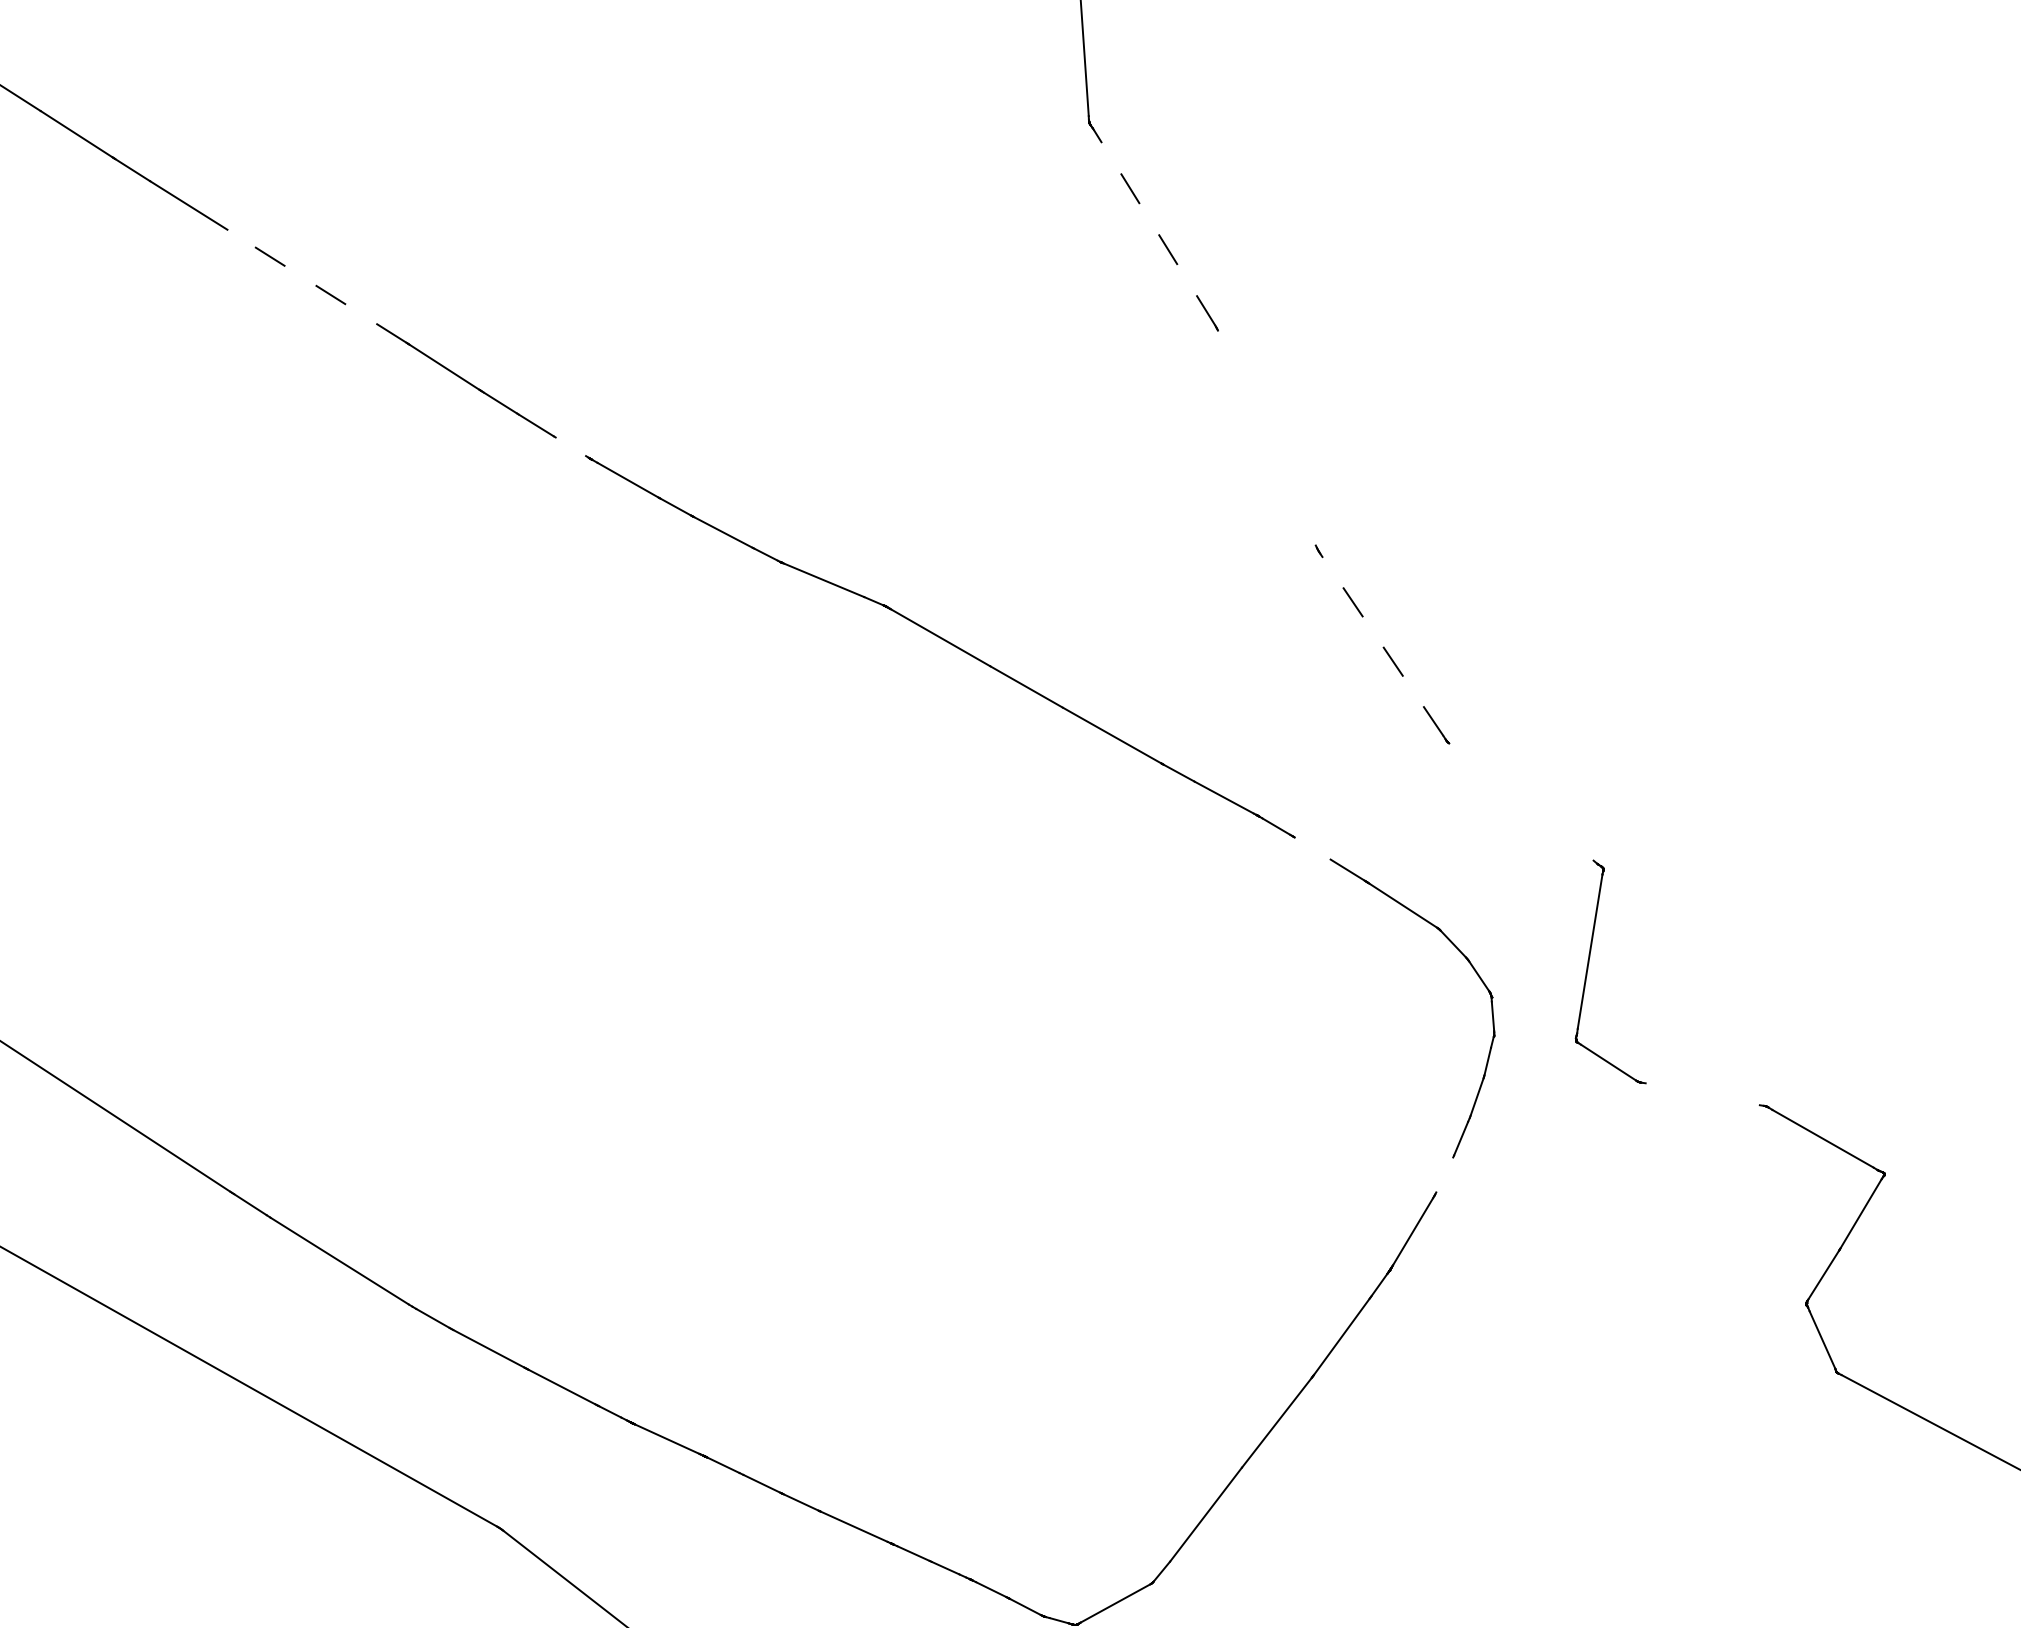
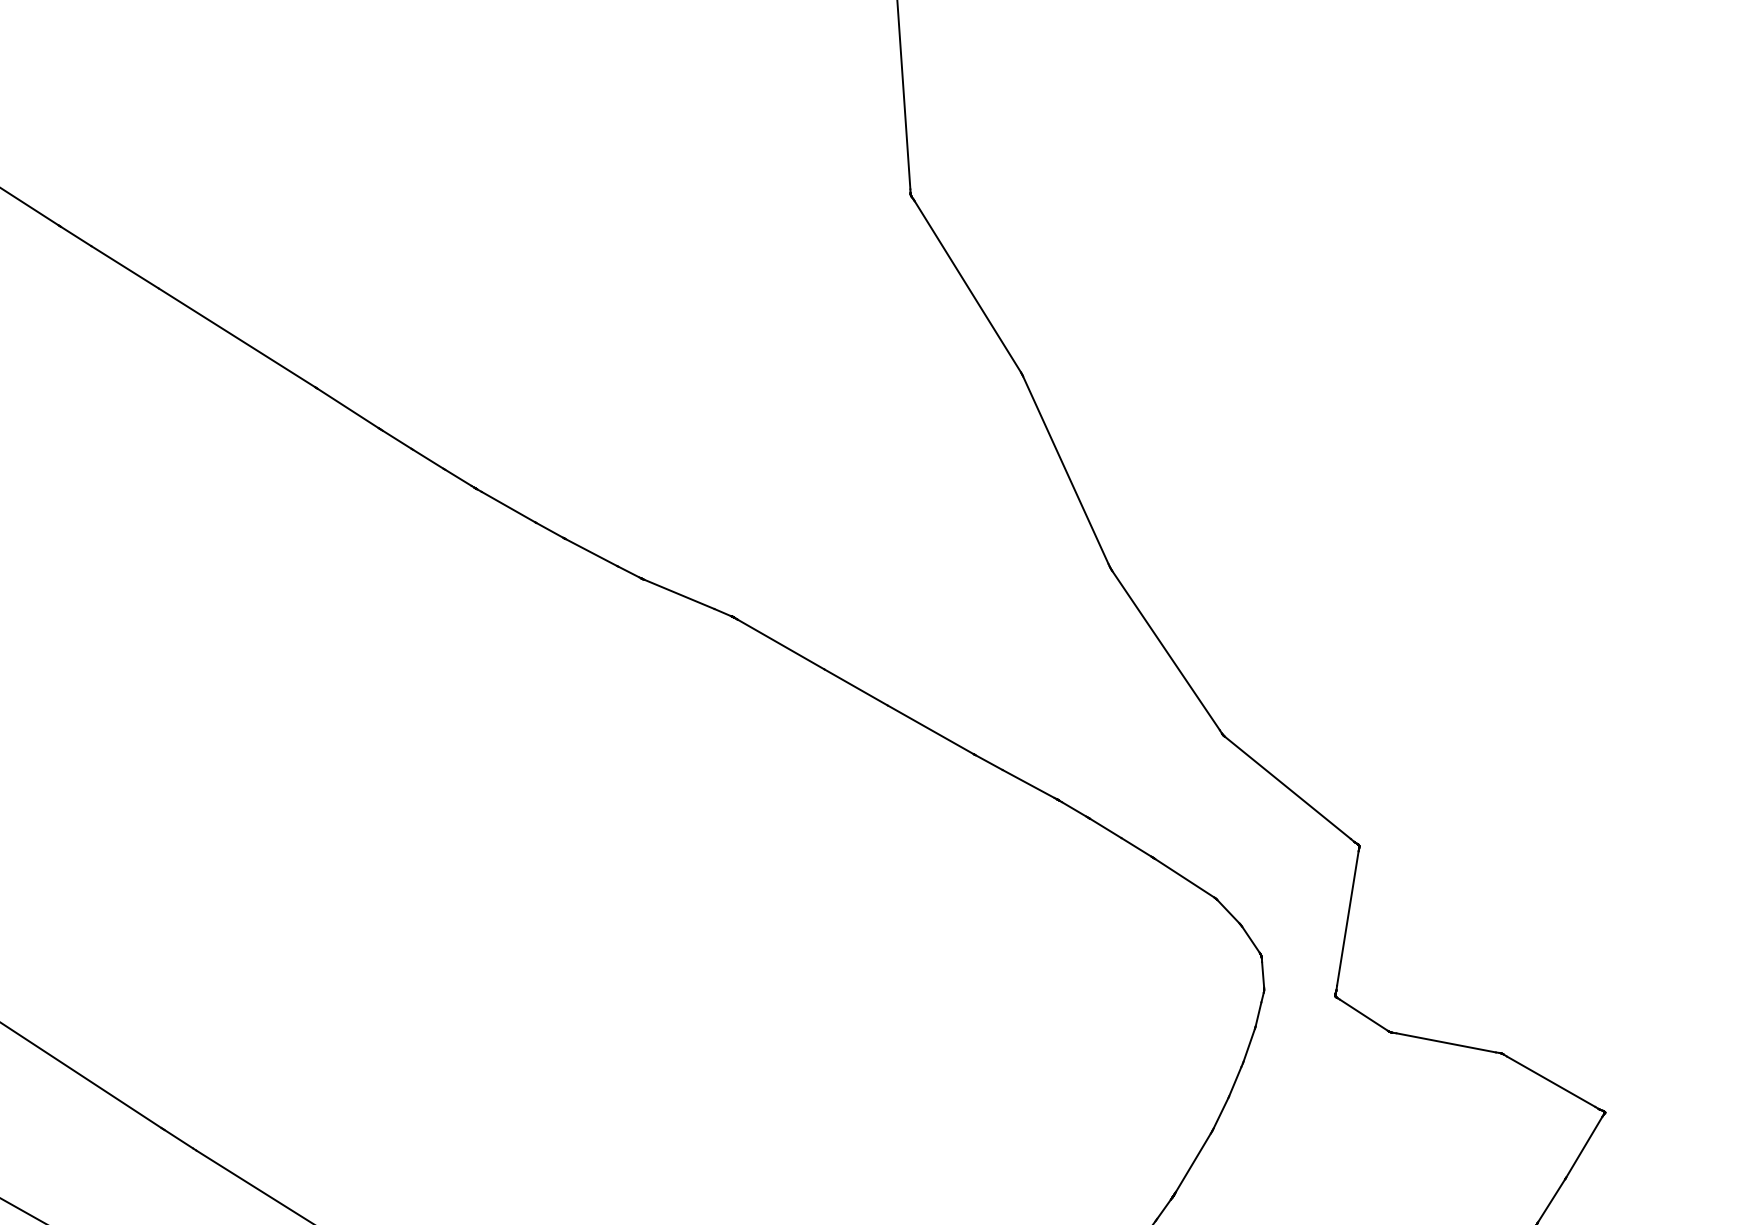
line: (1154, 227) -> (967, 286), dashed -> solid
line: (317, 286) -> (237, 338), dashed -> solid
line: (1266, 437) -> (1065, 469), added
line: (570, 446) -> (458, 477), added
line: (1381, 644) -> (1165, 650), dashed -> solid
line: (1521, 801) -> (1287, 787), added
line: (1312, 848) -> (1105, 828), added
line: (1702, 1094) -> (1445, 1043), added
line: (1444, 1174) -> (1220, 1112), added

